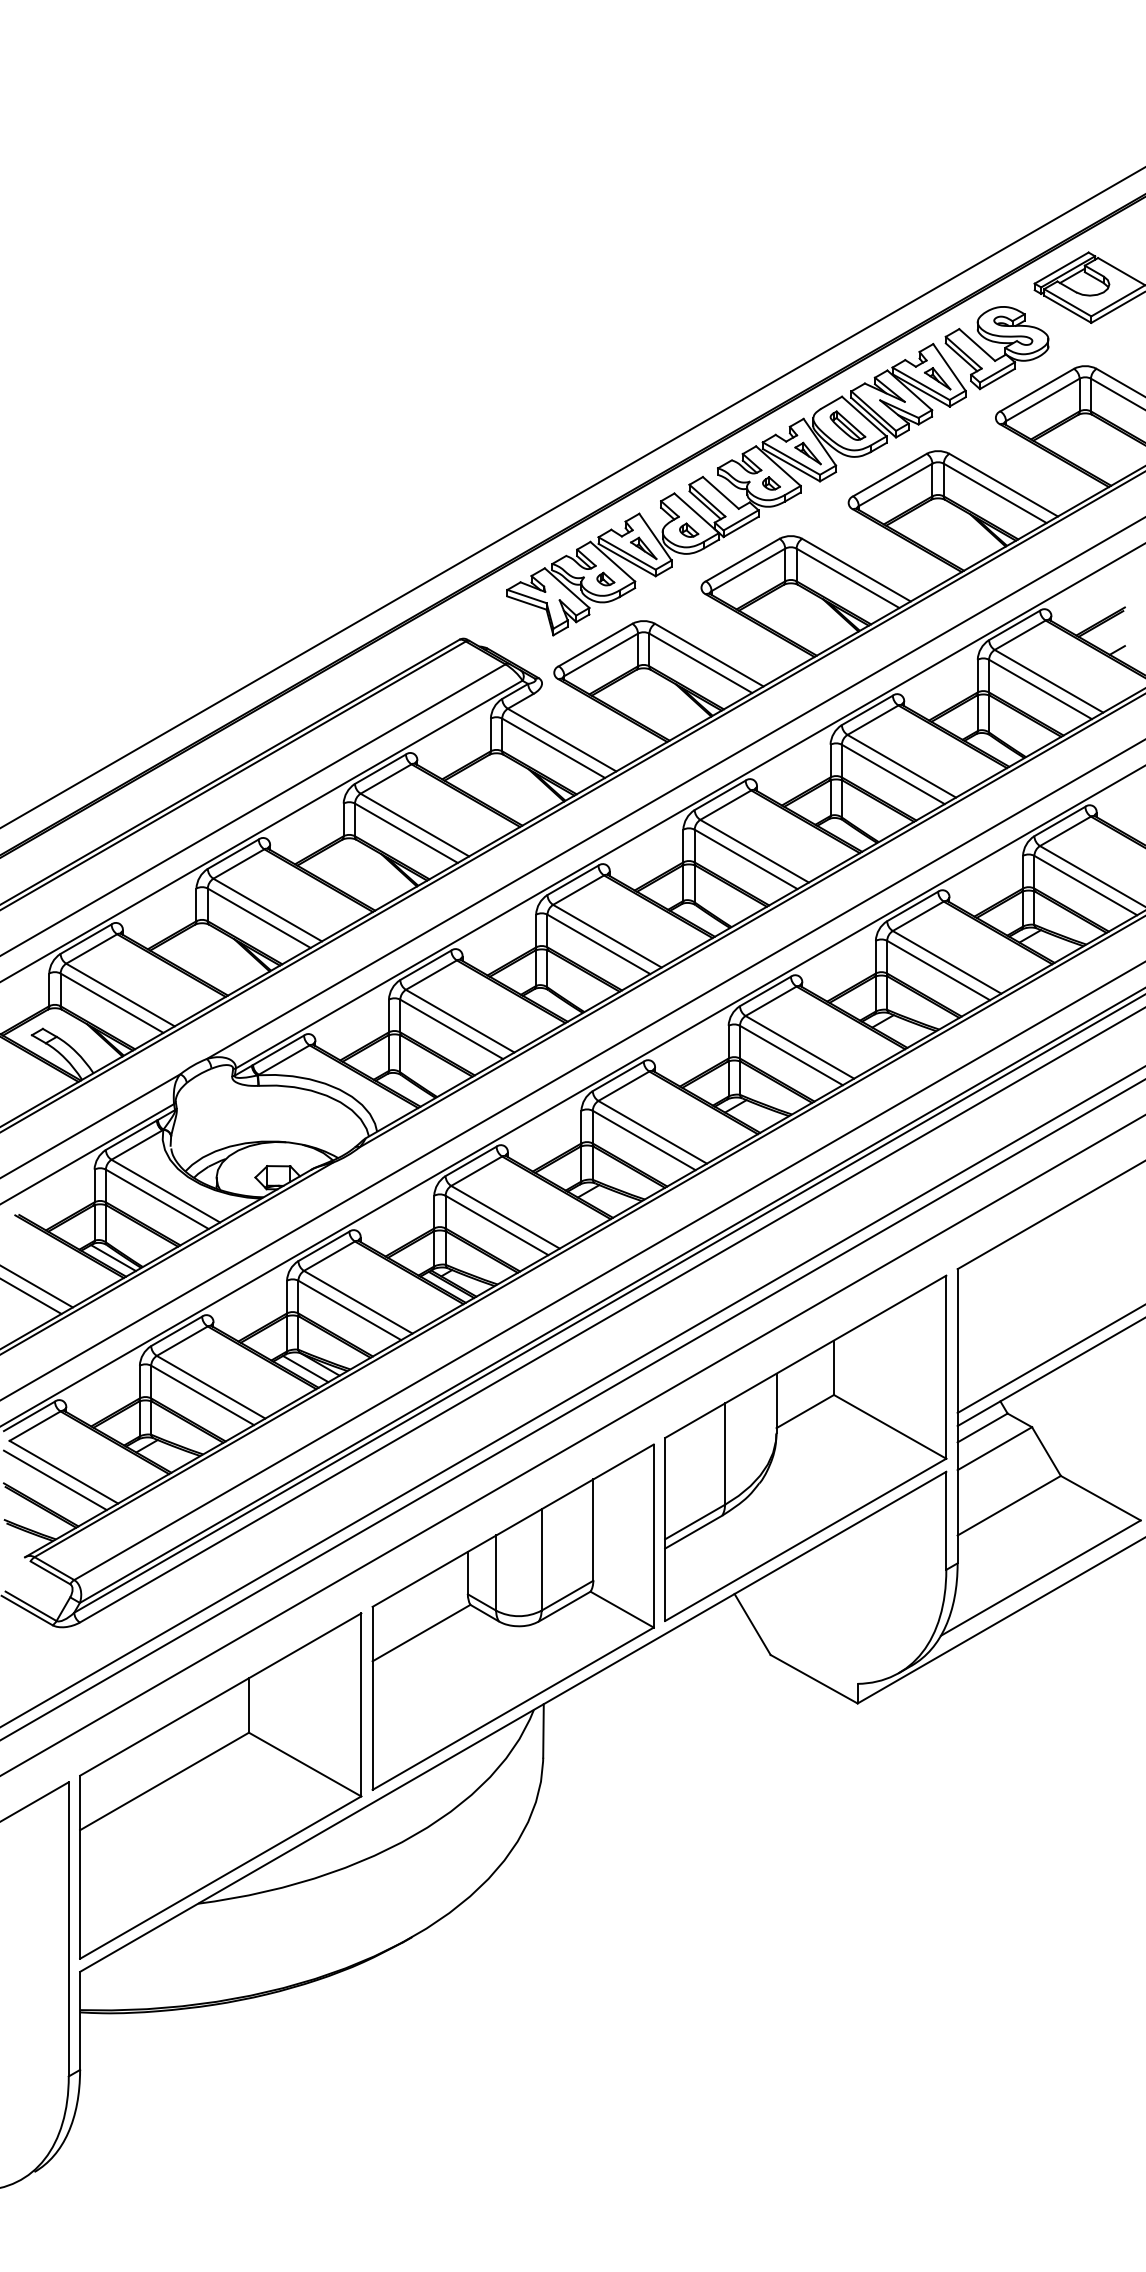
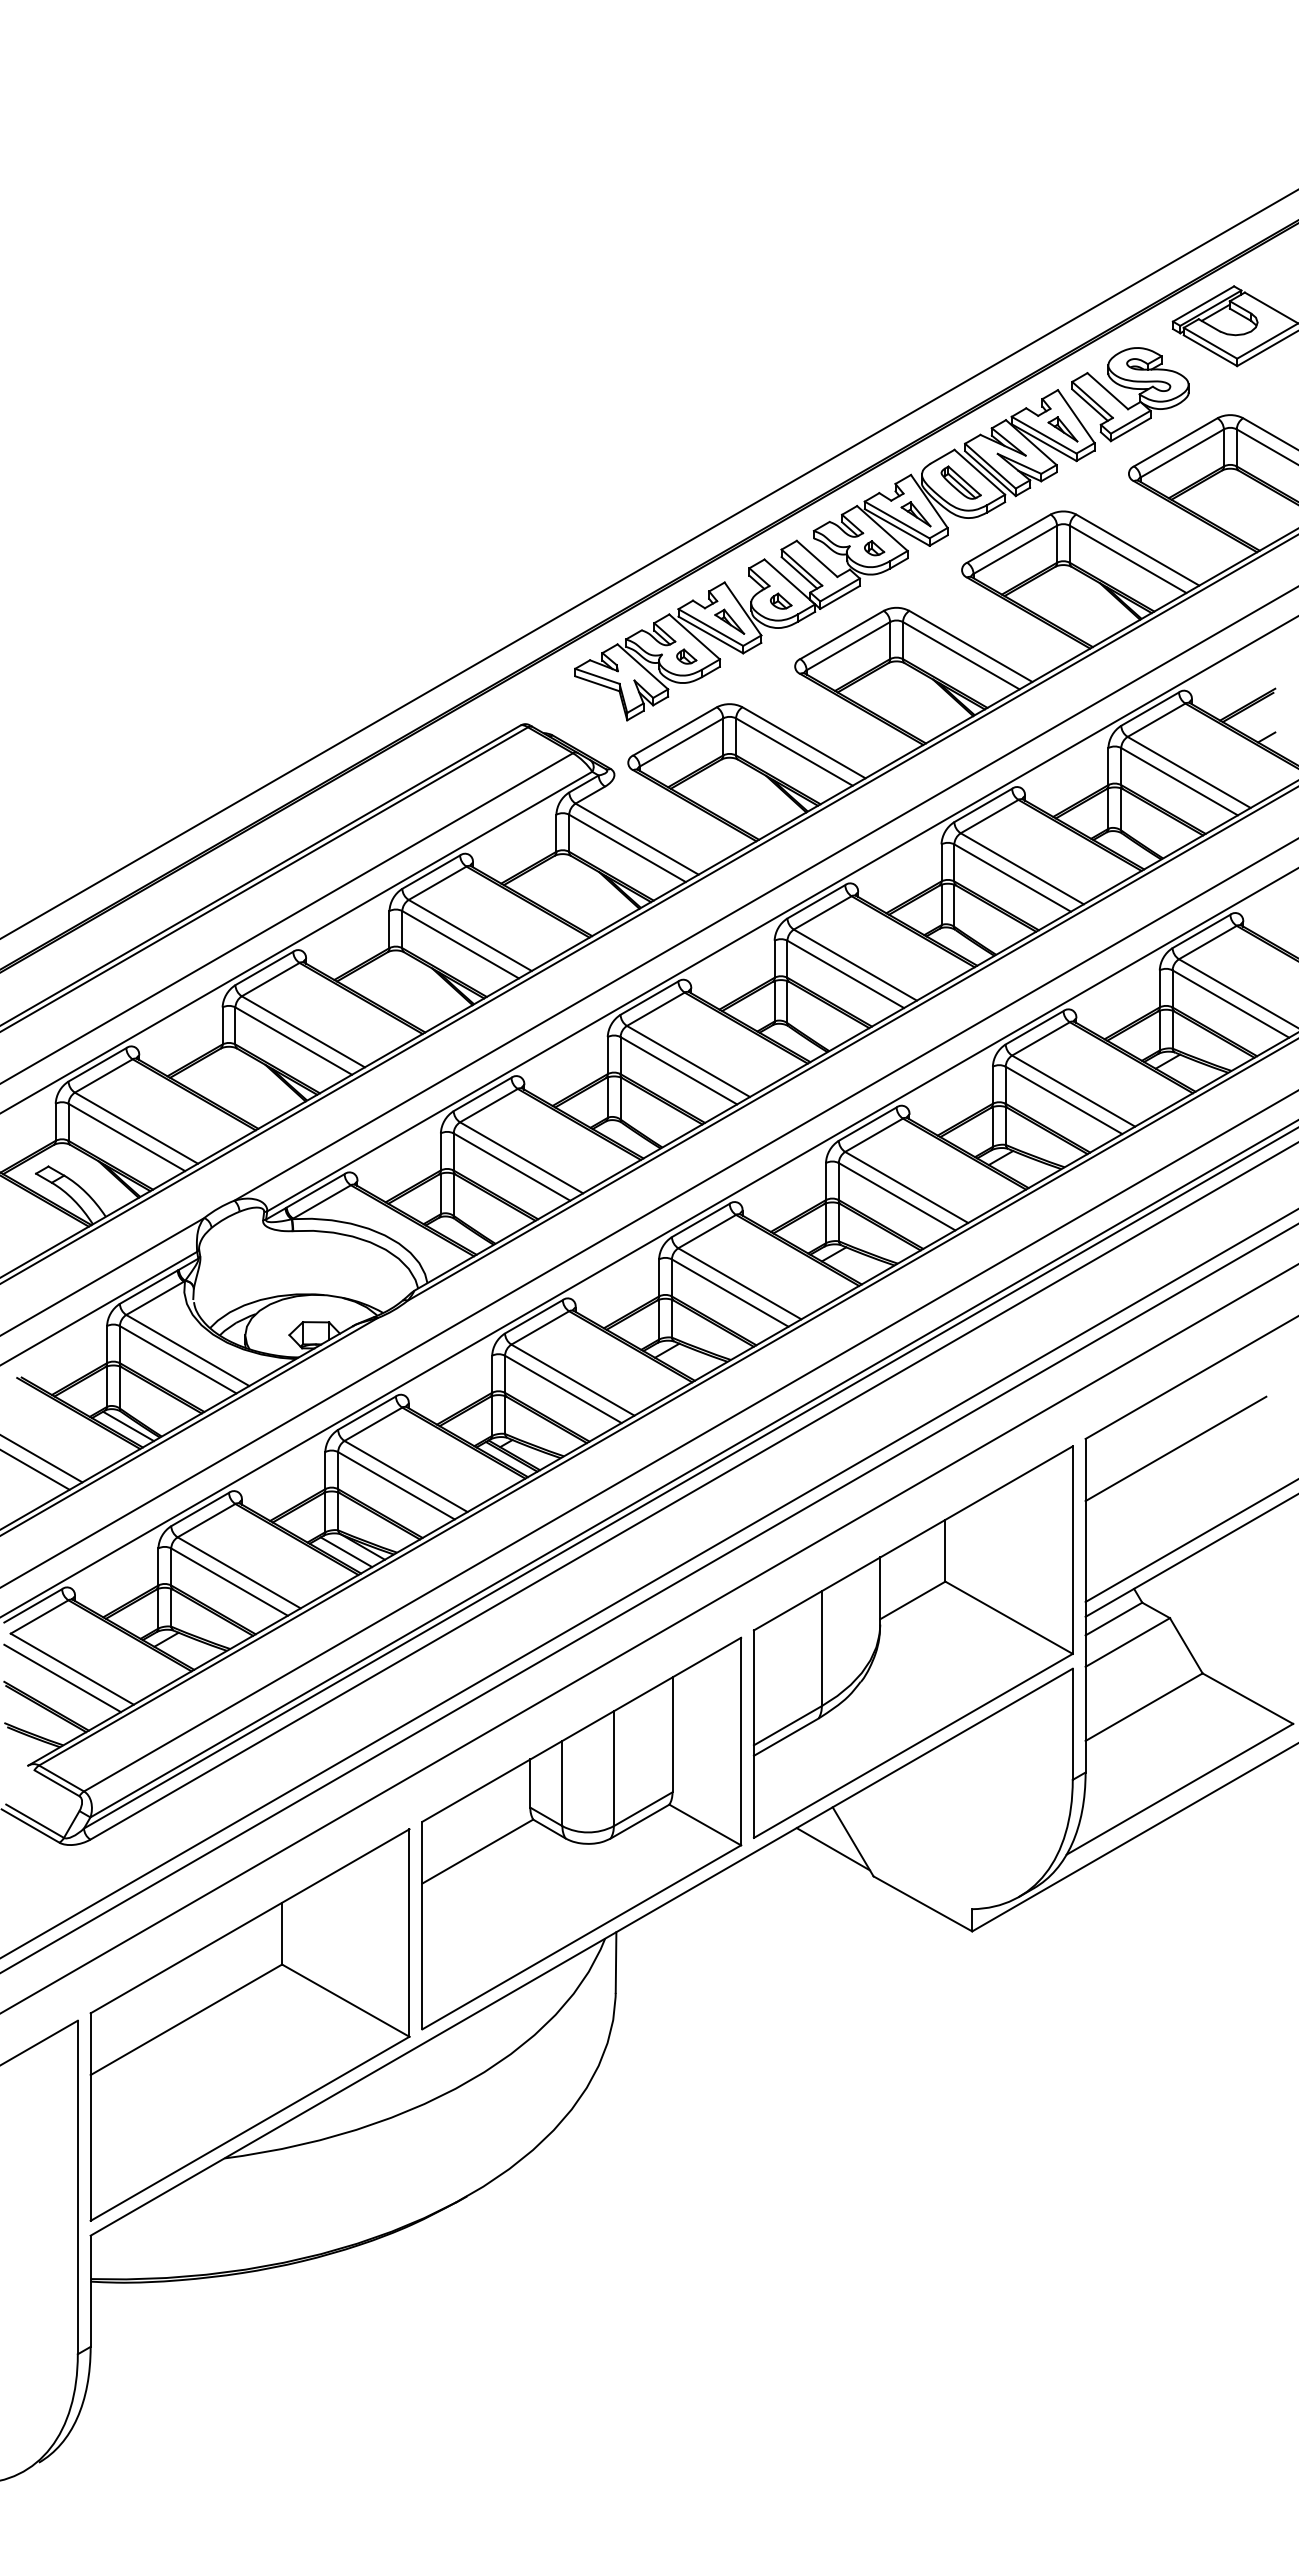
line: (1036, 1277) -> (1175, 1448), added
line: (735, 1631) -> (833, 1849), added

